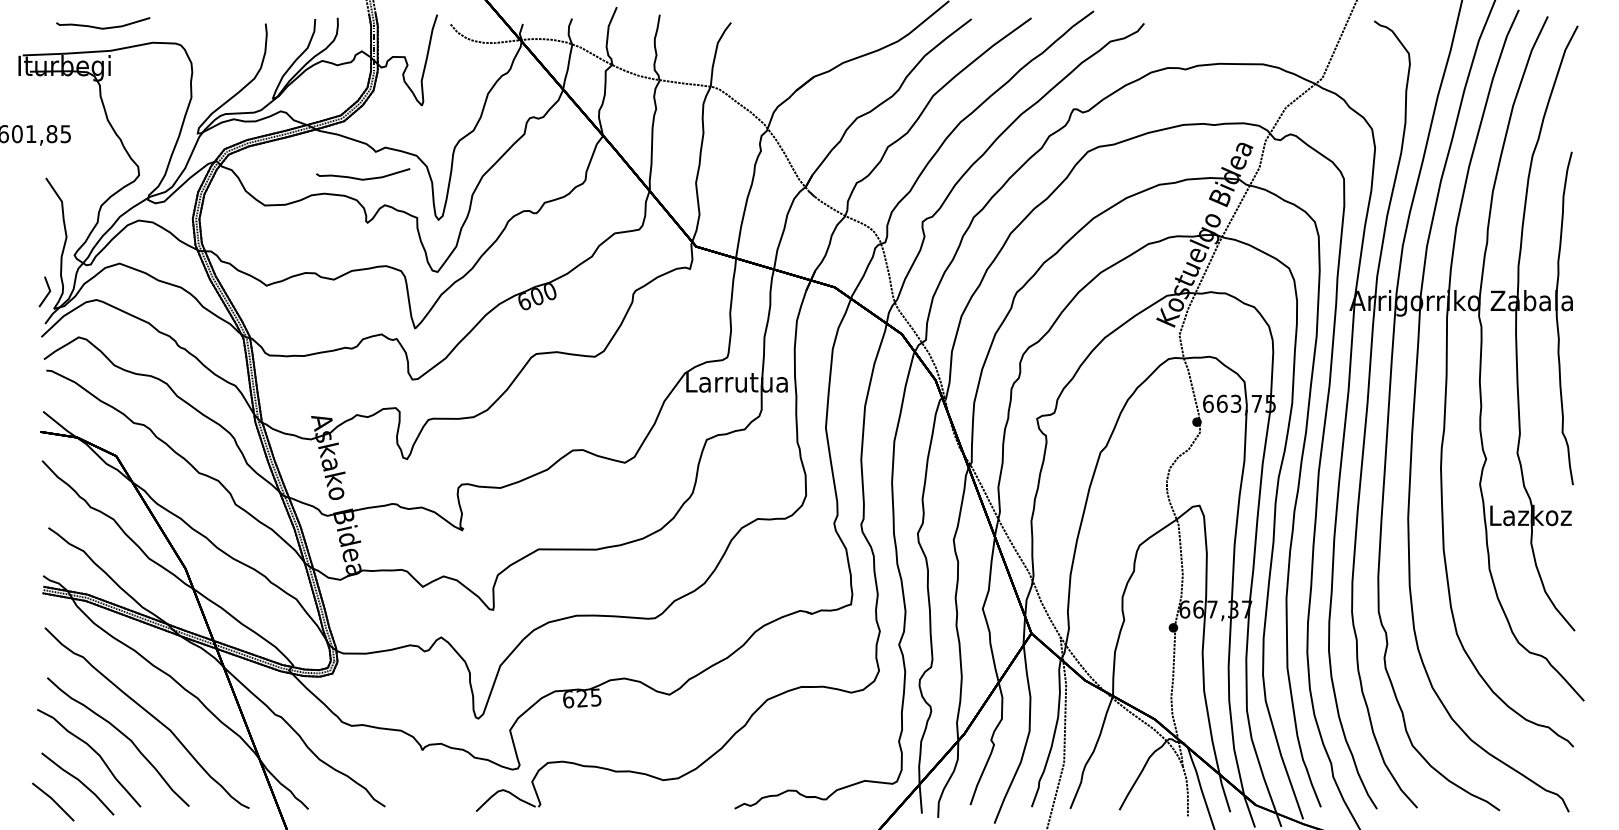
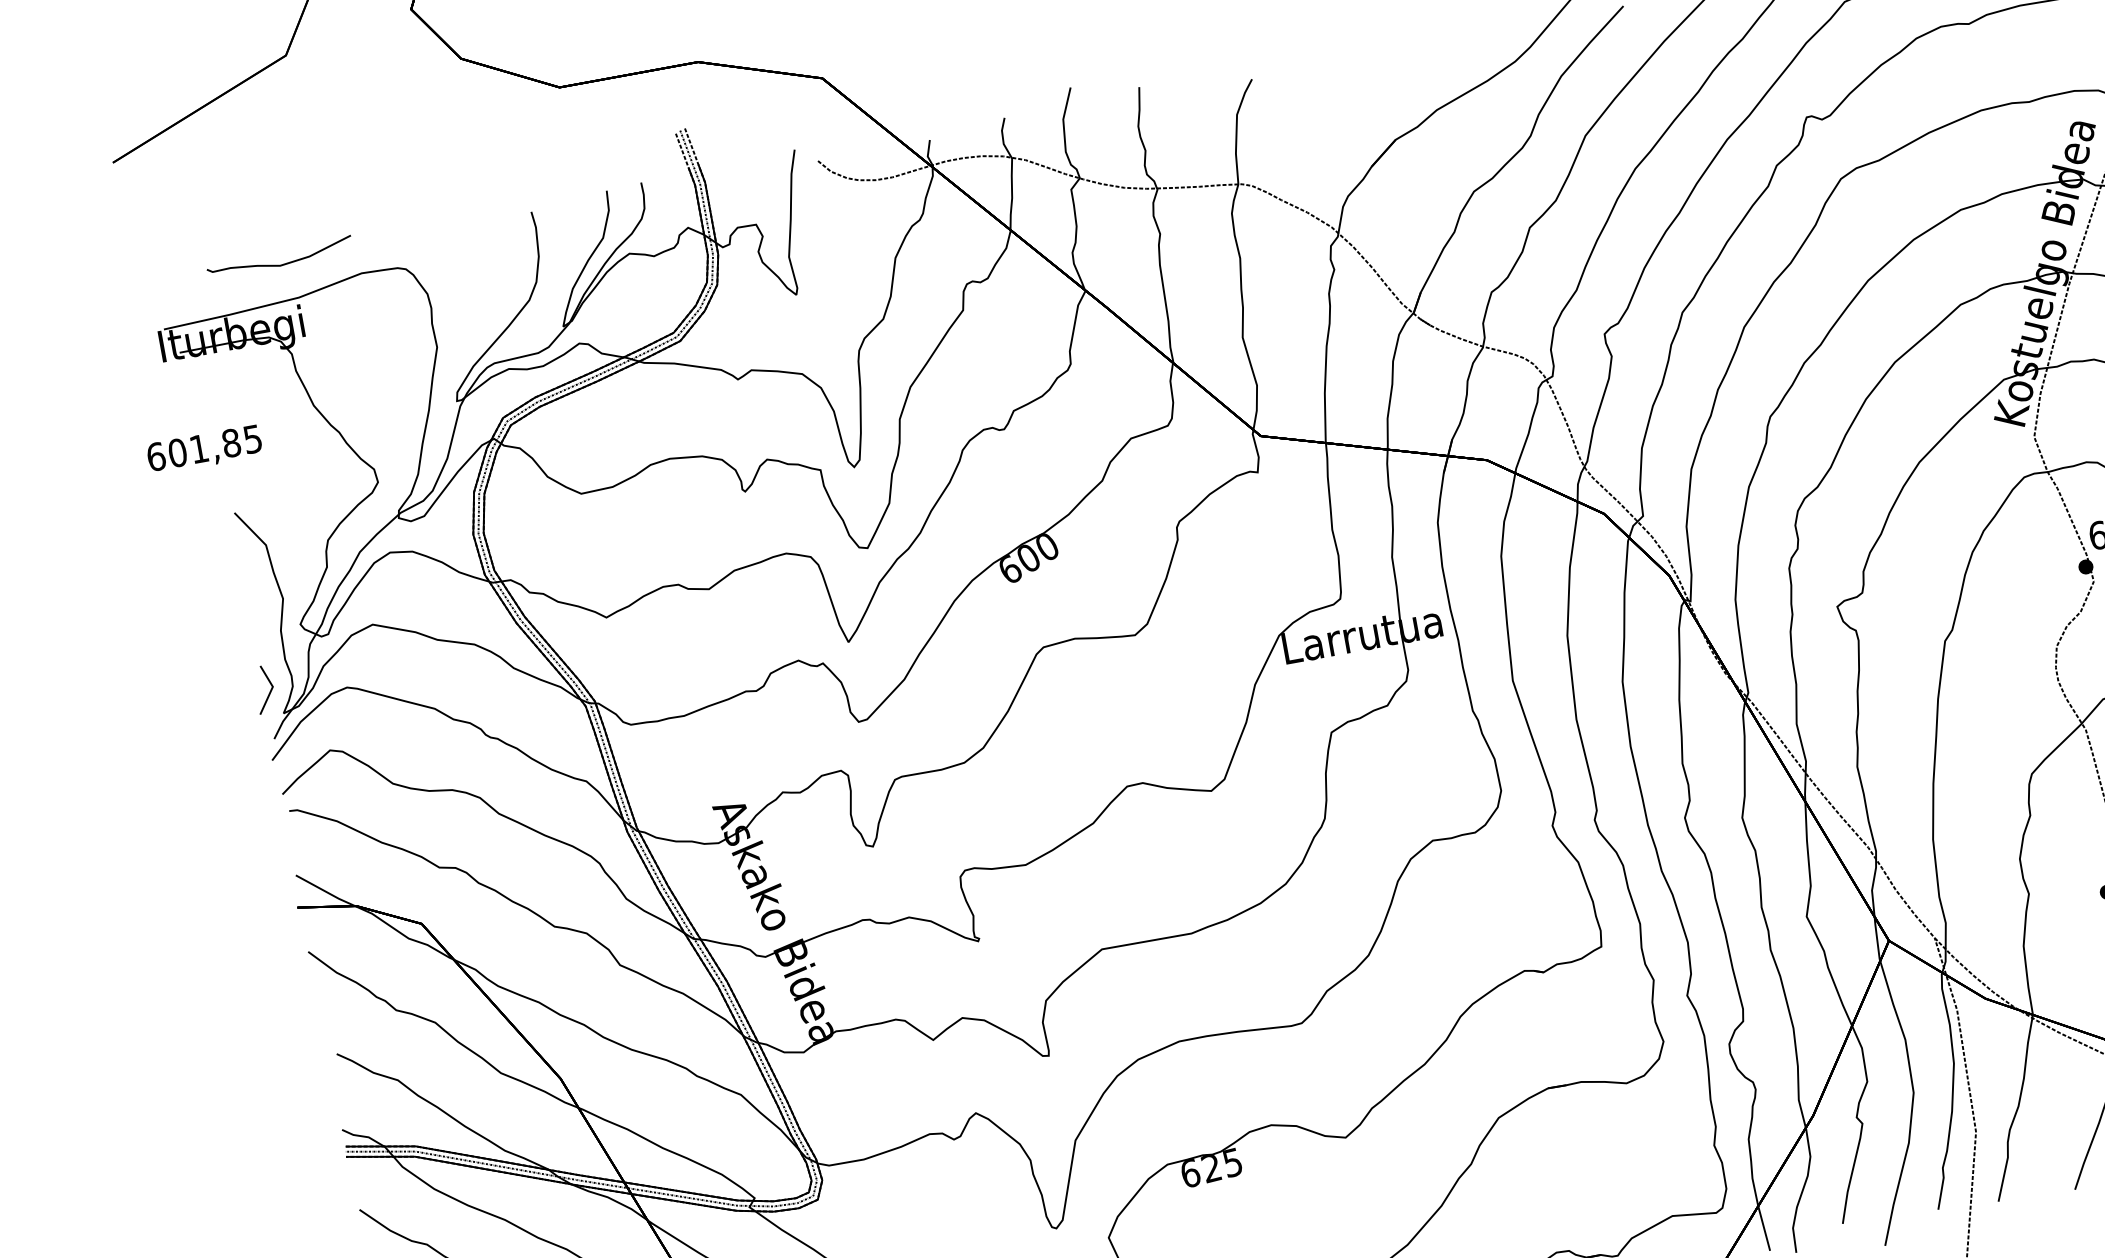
curve: (363, 178) -> (726, 424), removed

